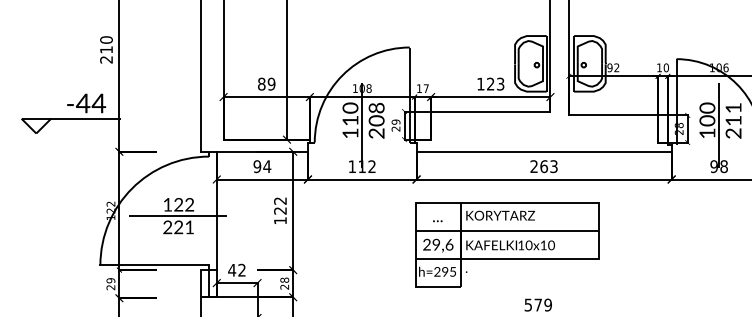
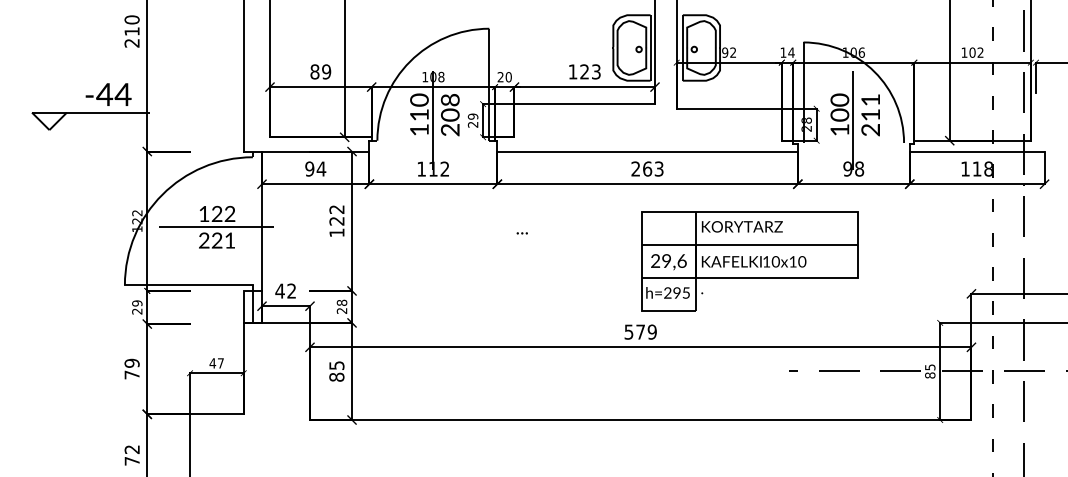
text: (666, 67) -> (791, 52), 10 -> 14
text: (422, 88) -> (504, 77), 17 -> 20
part: (506, 245) -> (749, 261), moved

